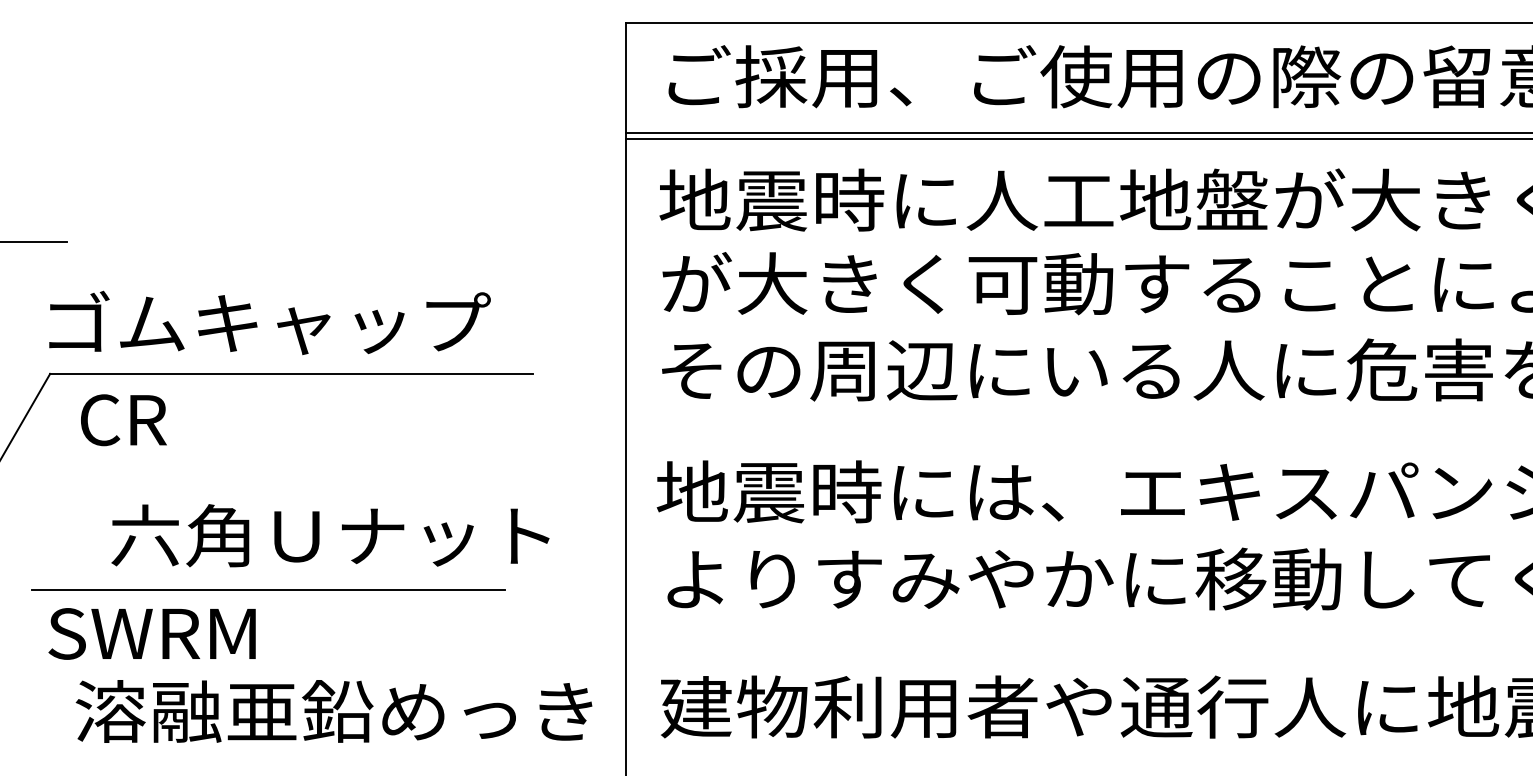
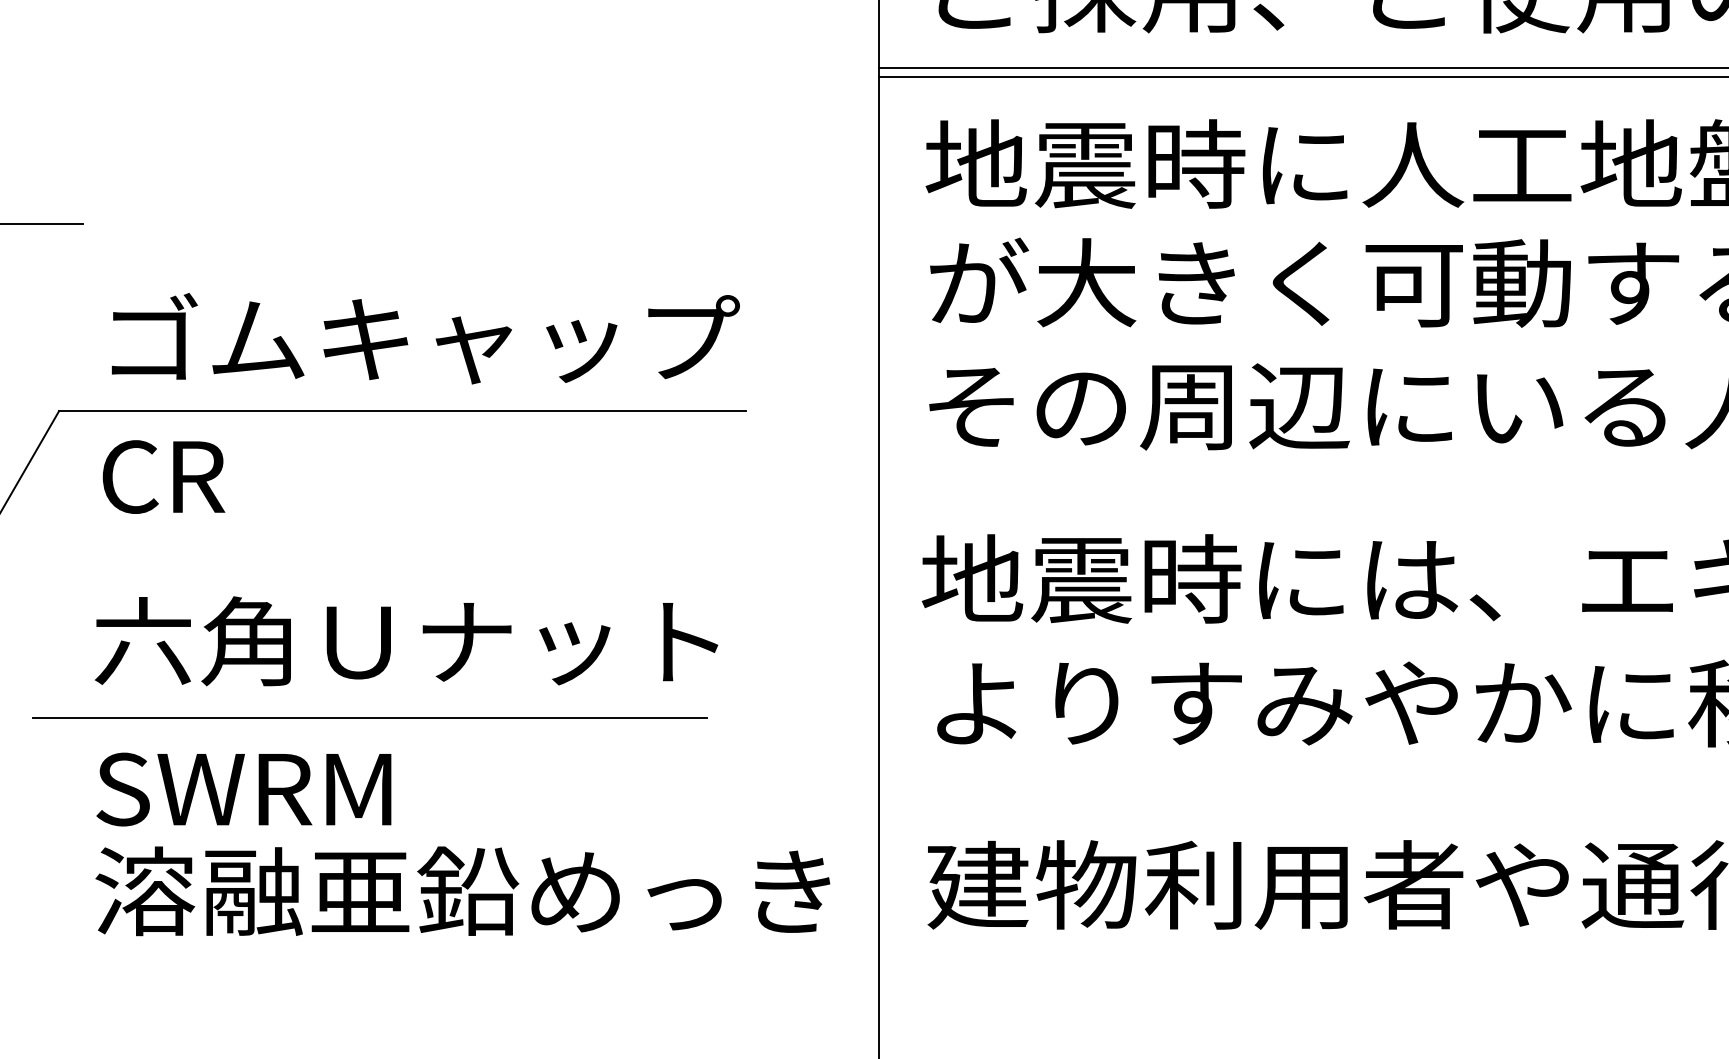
text: (269, 322) -> (425, 338), moved
text: (330, 535) -> (406, 640), moved
text: (151, 633) -> (243, 788), moved

